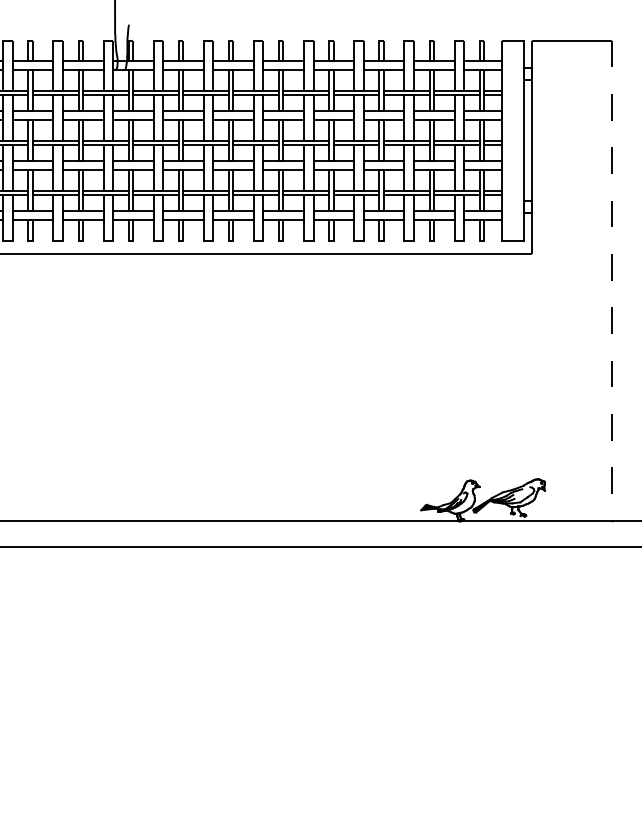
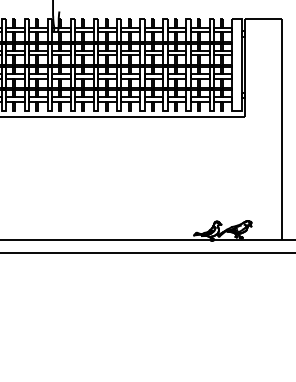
line: (612, 280) -> (282, 129), dashed -> solid

